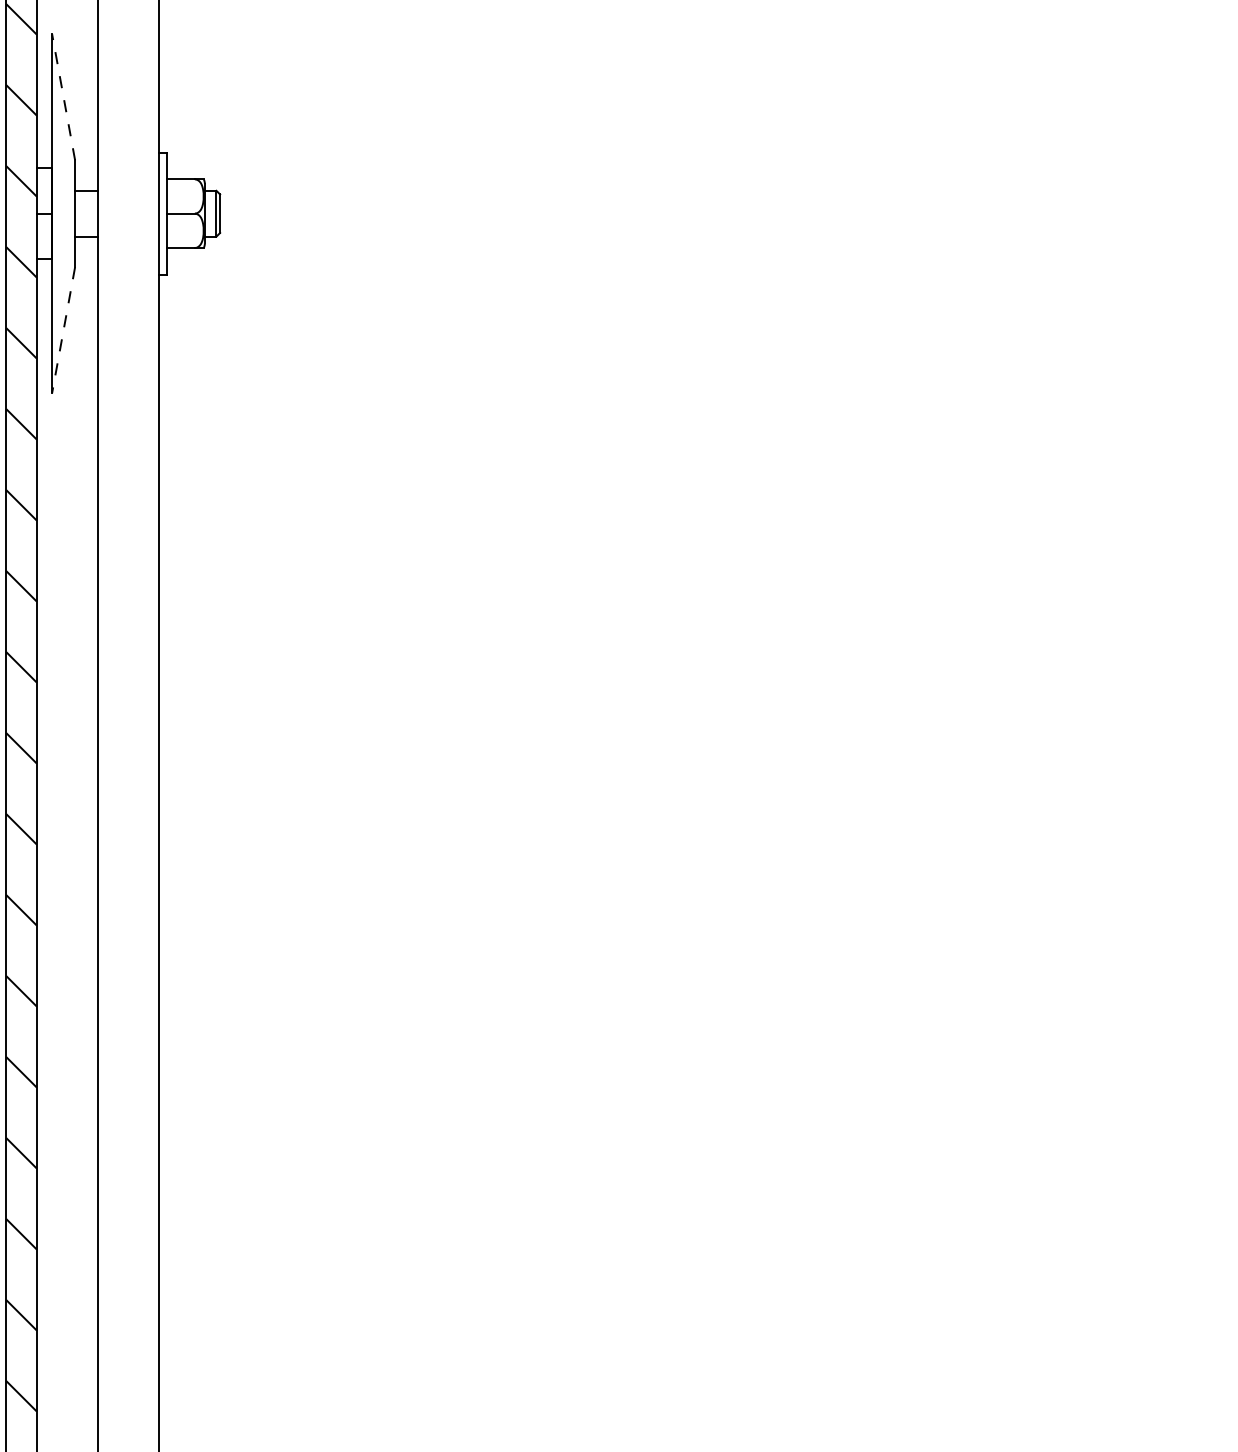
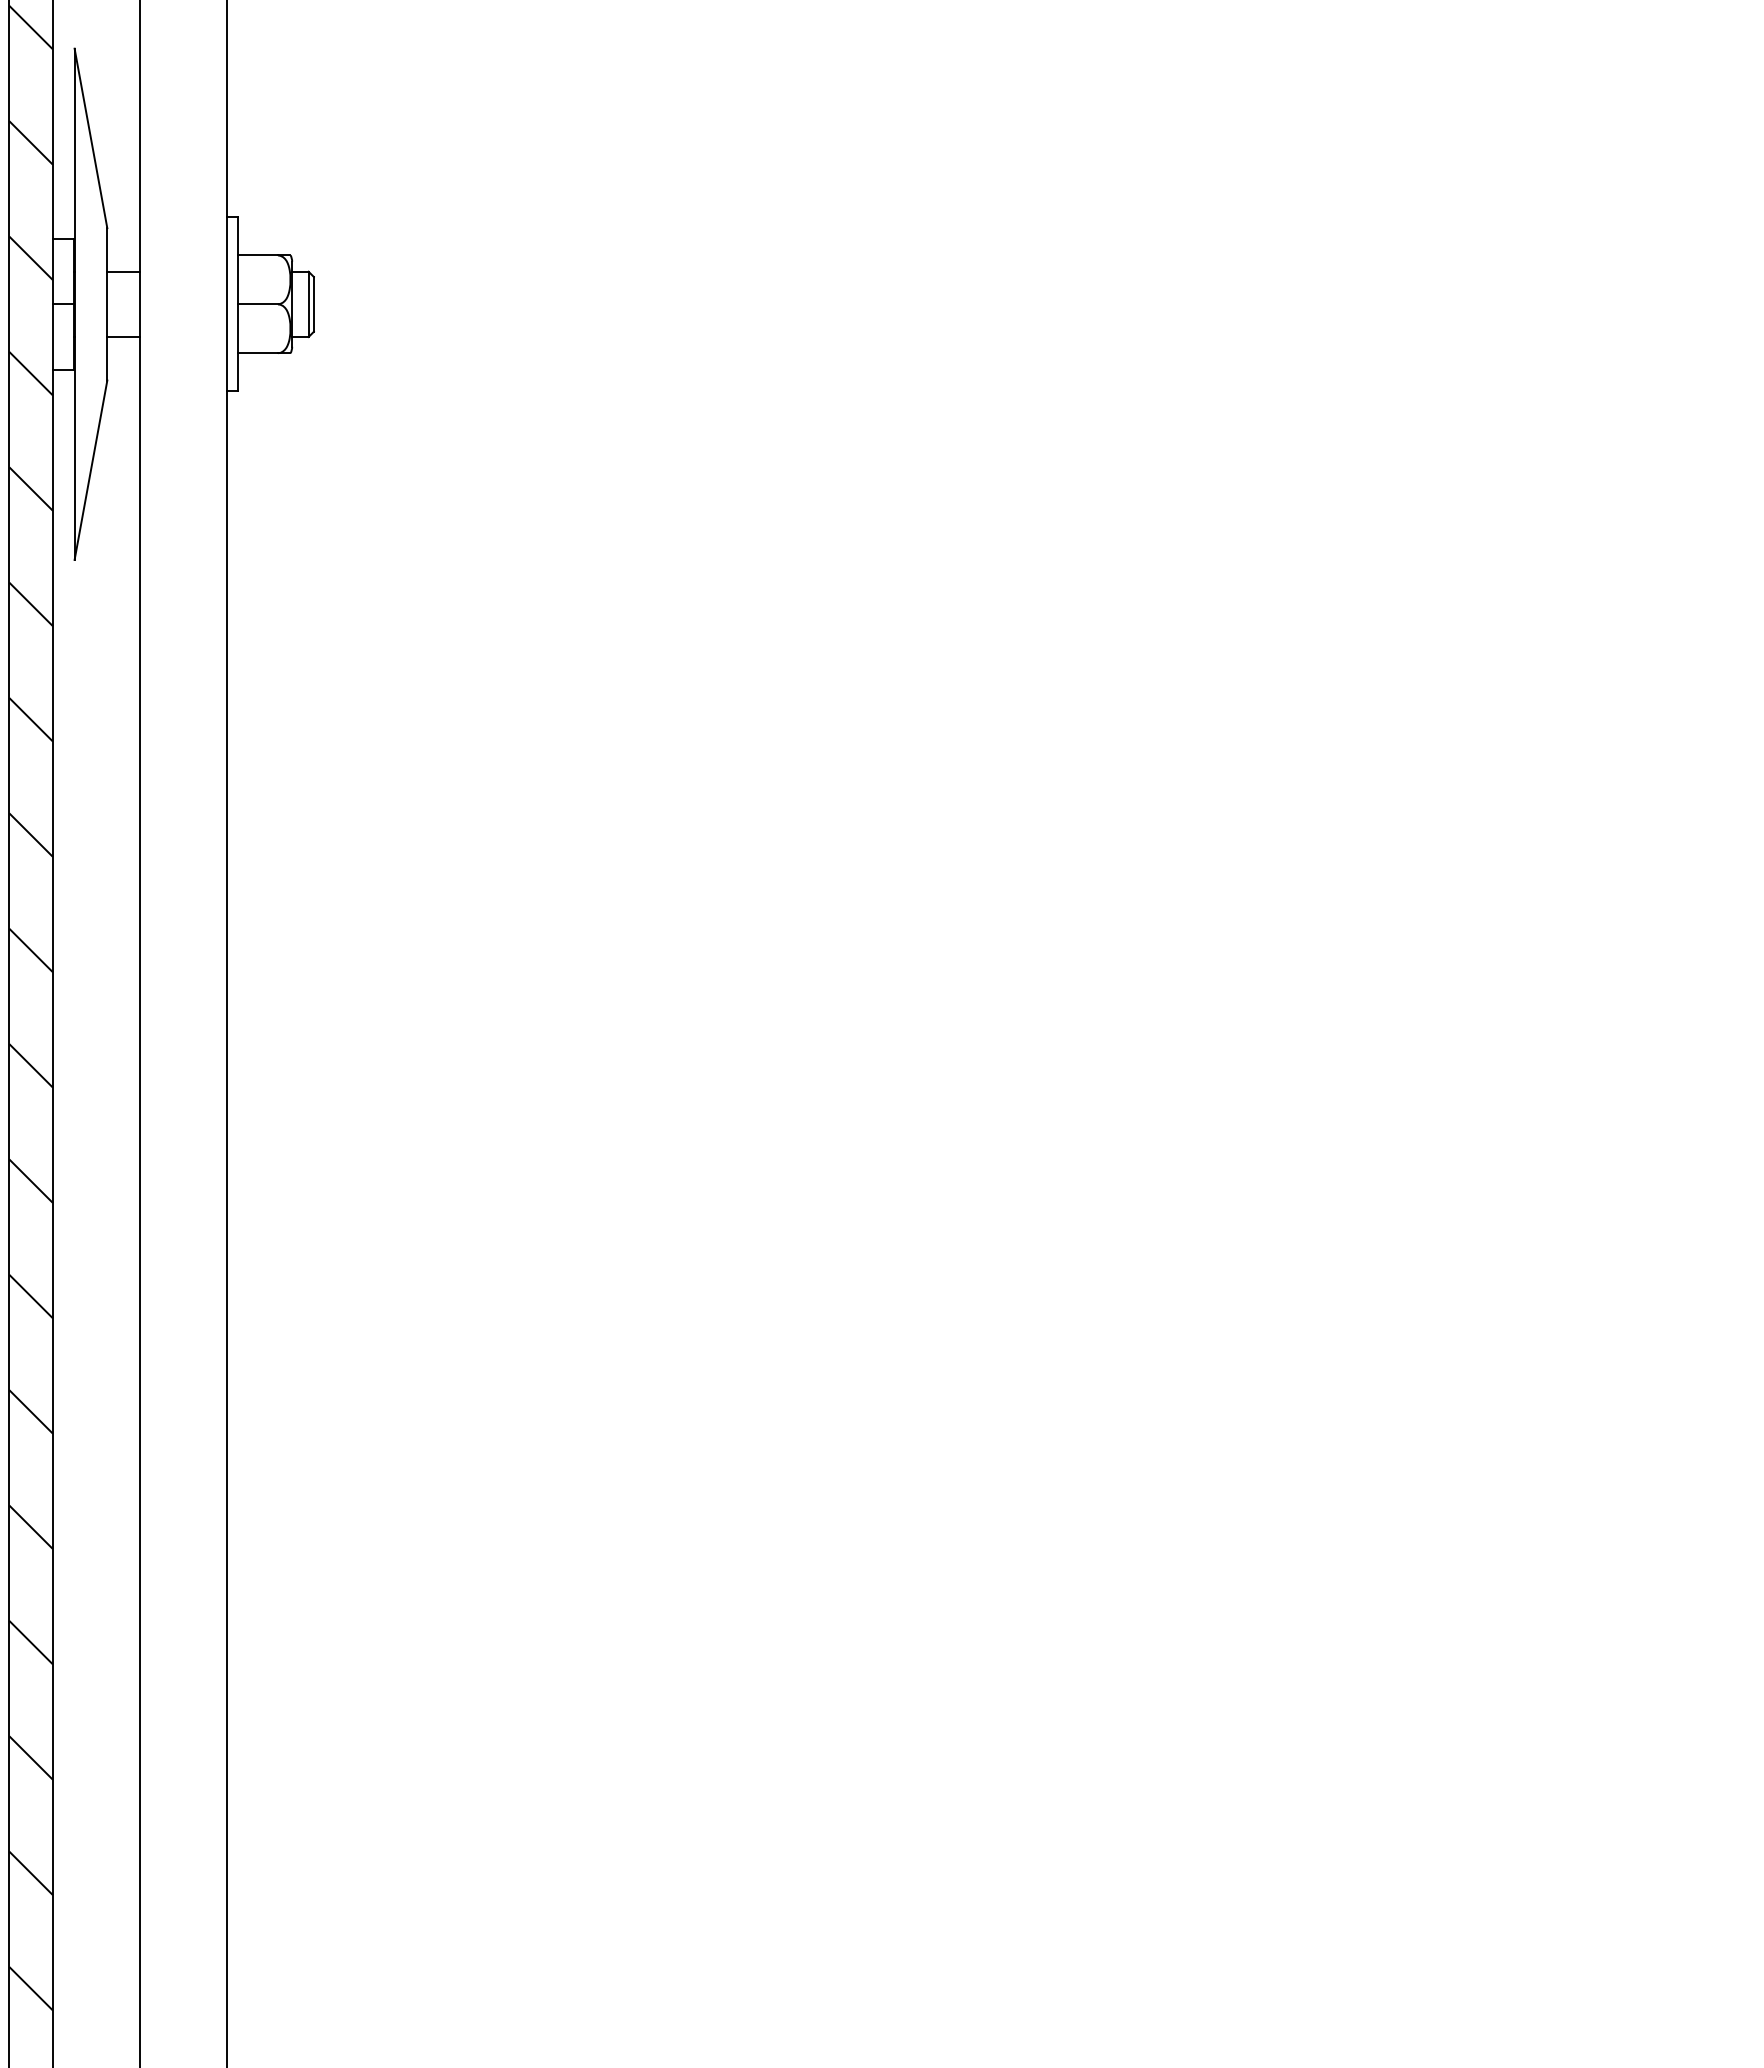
line: (63, 96) -> (90, 137), dashed -> solid
line: (63, 330) -> (90, 470), dashed -> solid

